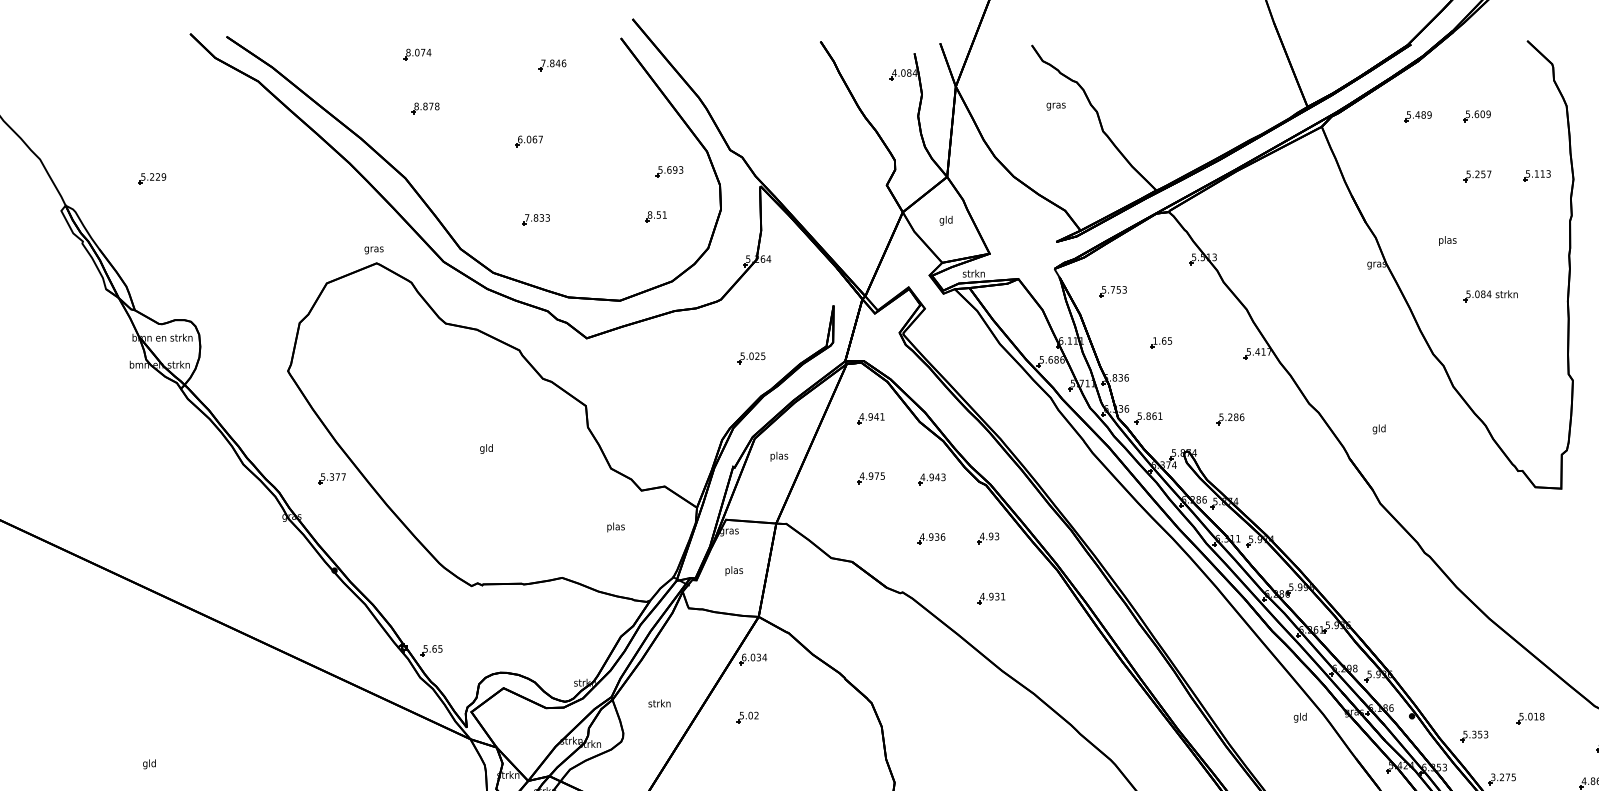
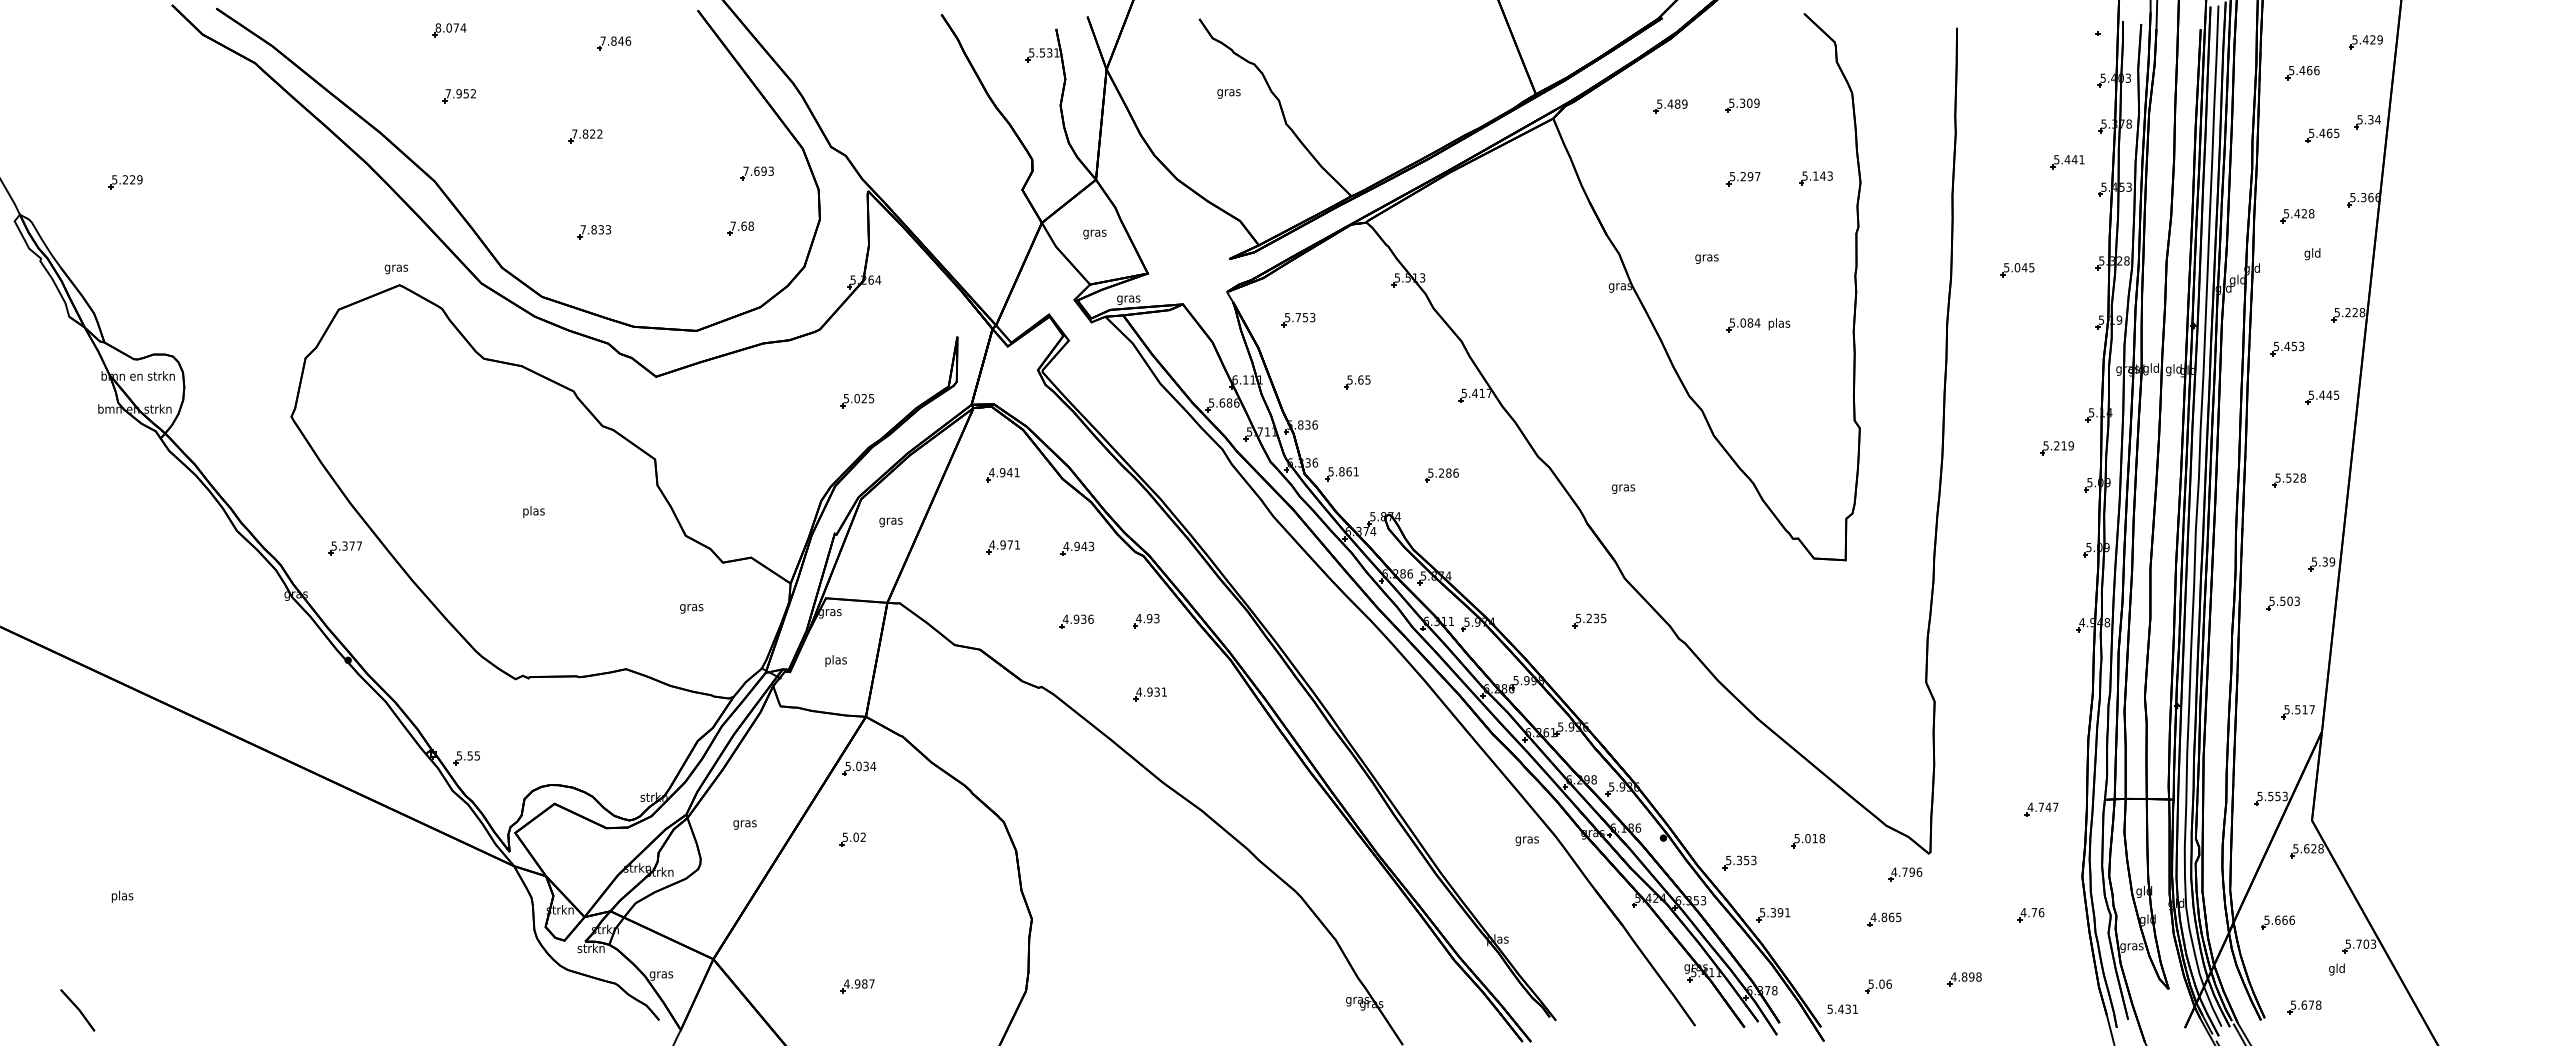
text: (904, 72) -> (1043, 52), 4.084 -> 5.531
text: (426, 106) -> (460, 93), 8.878 -> 7.952
text: (1476, 113) -> (1742, 102), 5.609 -> 5.309
text: (530, 139) -> (587, 133), 6.067 -> 7.822
text: (660, 169) -> (745, 170), 5.693 -> 7.693
text: (1542, 173) -> (1822, 175), 5.113 -> 5.143
text: (1483, 174) -> (1750, 176), 5.257 -> 5.297
text: (656, 214) -> (741, 225), 8.51 -> 7.68
text: (945, 220) -> (1094, 233), gld -> gras
text: (1447, 240) -> (1706, 257), plas -> gras
text: (973, 274) -> (1128, 298), strkn -> gras
text: (1506, 295) -> (1778, 324), strkn -> plas
text: (1154, 340) -> (1349, 379), 1.65 -> 5.65
text: (1379, 429) -> (1623, 487), gld -> gras
text: (486, 448) -> (533, 511), gld -> plas
text: (778, 456) -> (890, 521), plas -> gras
text: (882, 475) -> (1016, 544), 4.975 -> 4.971
text: (615, 527) -> (691, 607), plas -> gras
part: (1351, 537) -> (1589, 620), added
text: (434, 648) -> (470, 755), 5.65 -> 5.55
text: (743, 657) -> (847, 766), 6.034 -> 5.034
text: (659, 704) -> (744, 823), strkn -> gras
text: (1299, 717) -> (1526, 839), gld -> gras
text: (149, 764) -> (122, 896), gld -> plas
text: (1503, 777) -> (1775, 912), 3.275 -> 5.391

